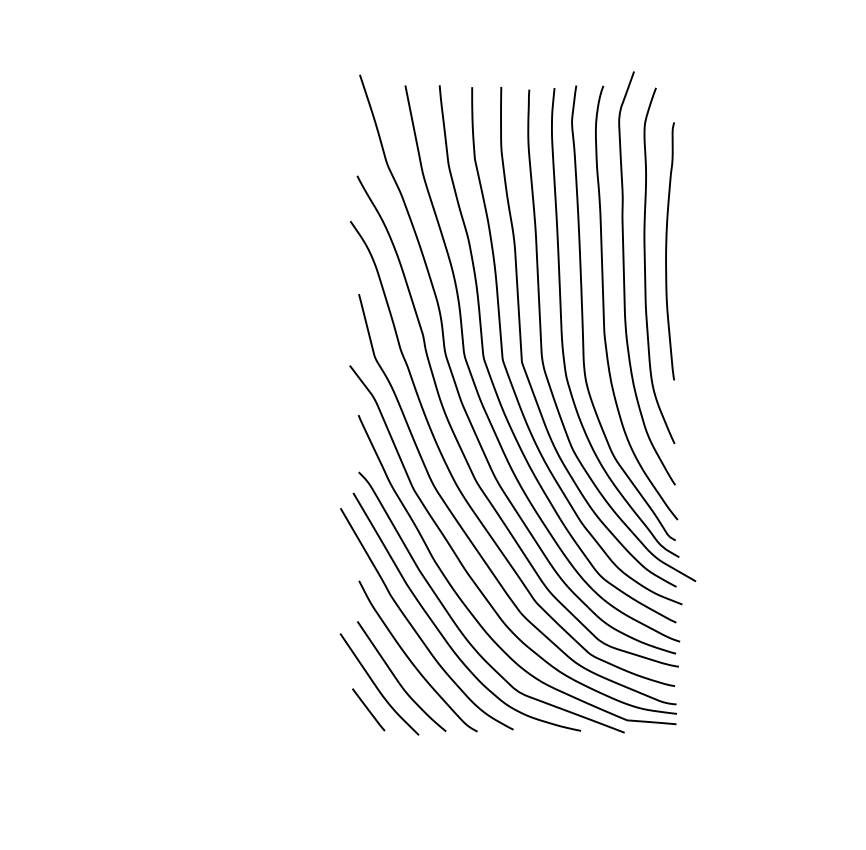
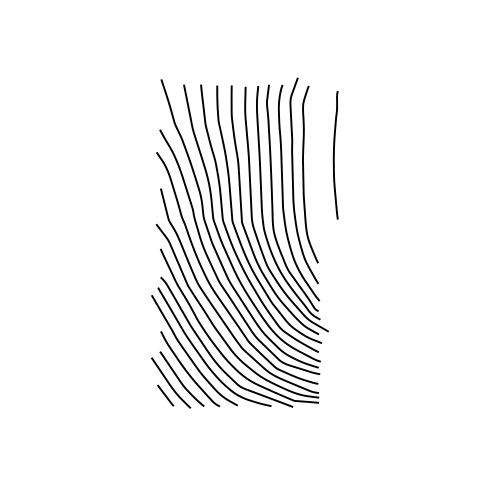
curve: (667, 251) -> (334, 155), moved

